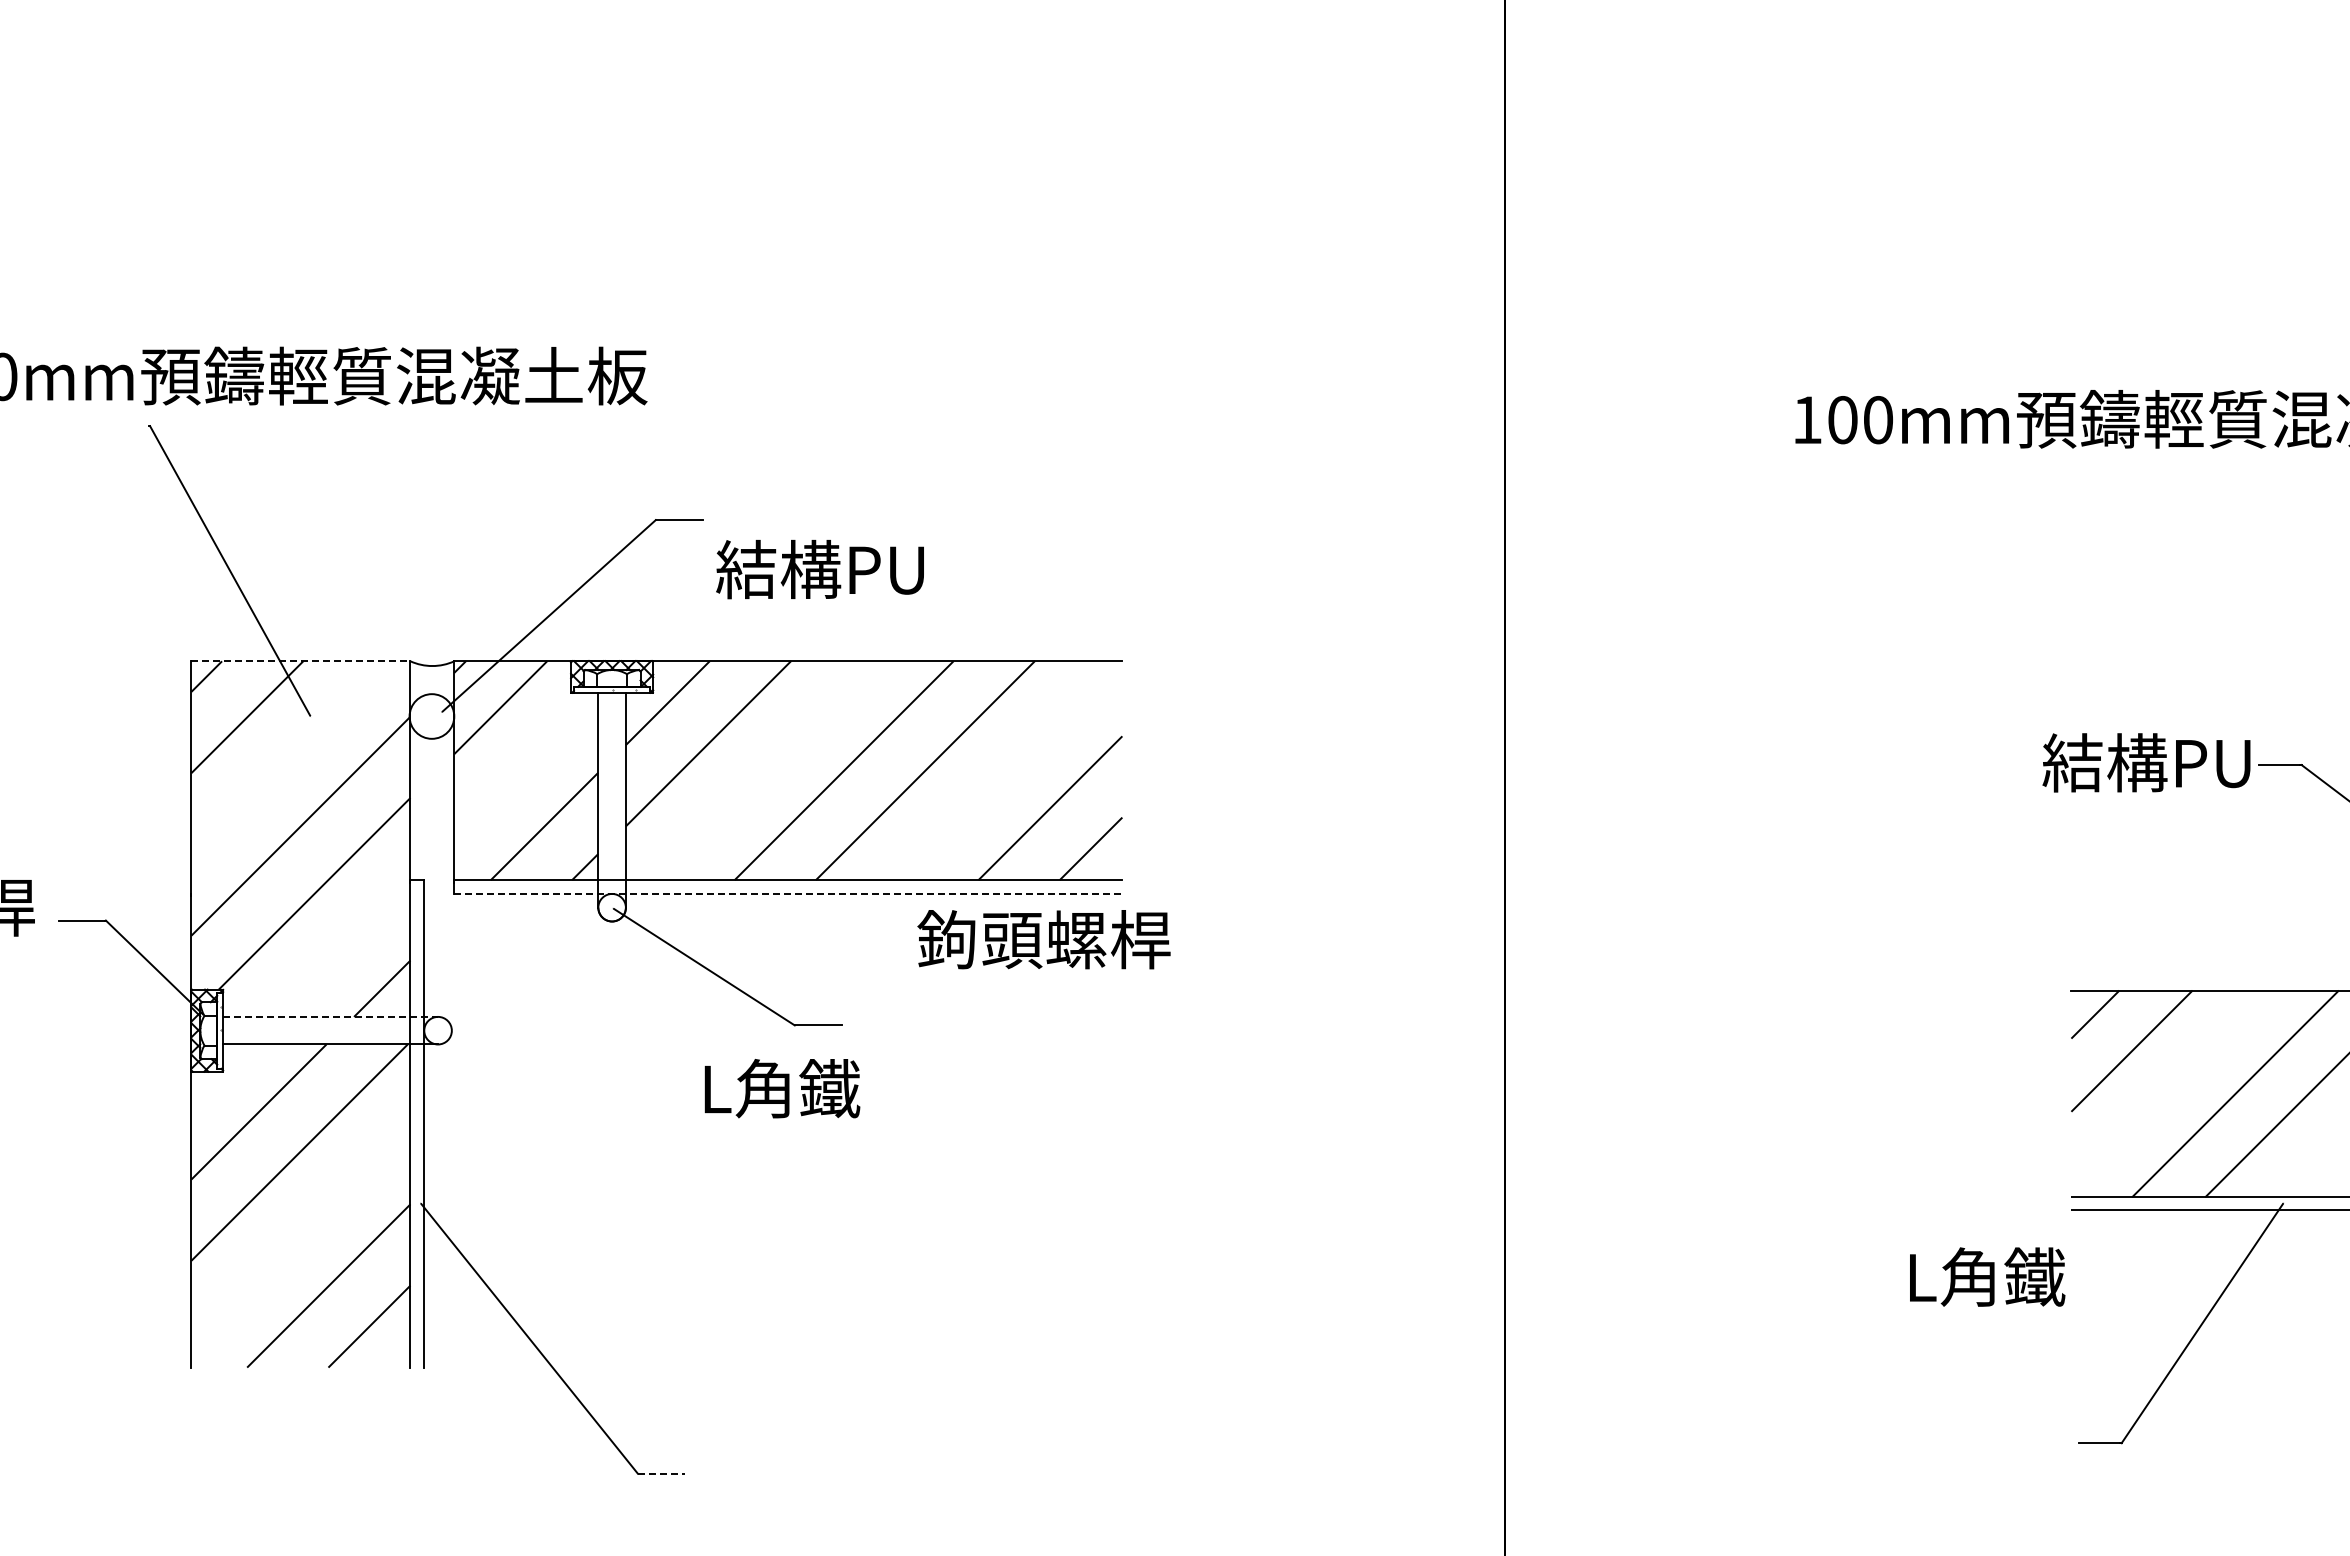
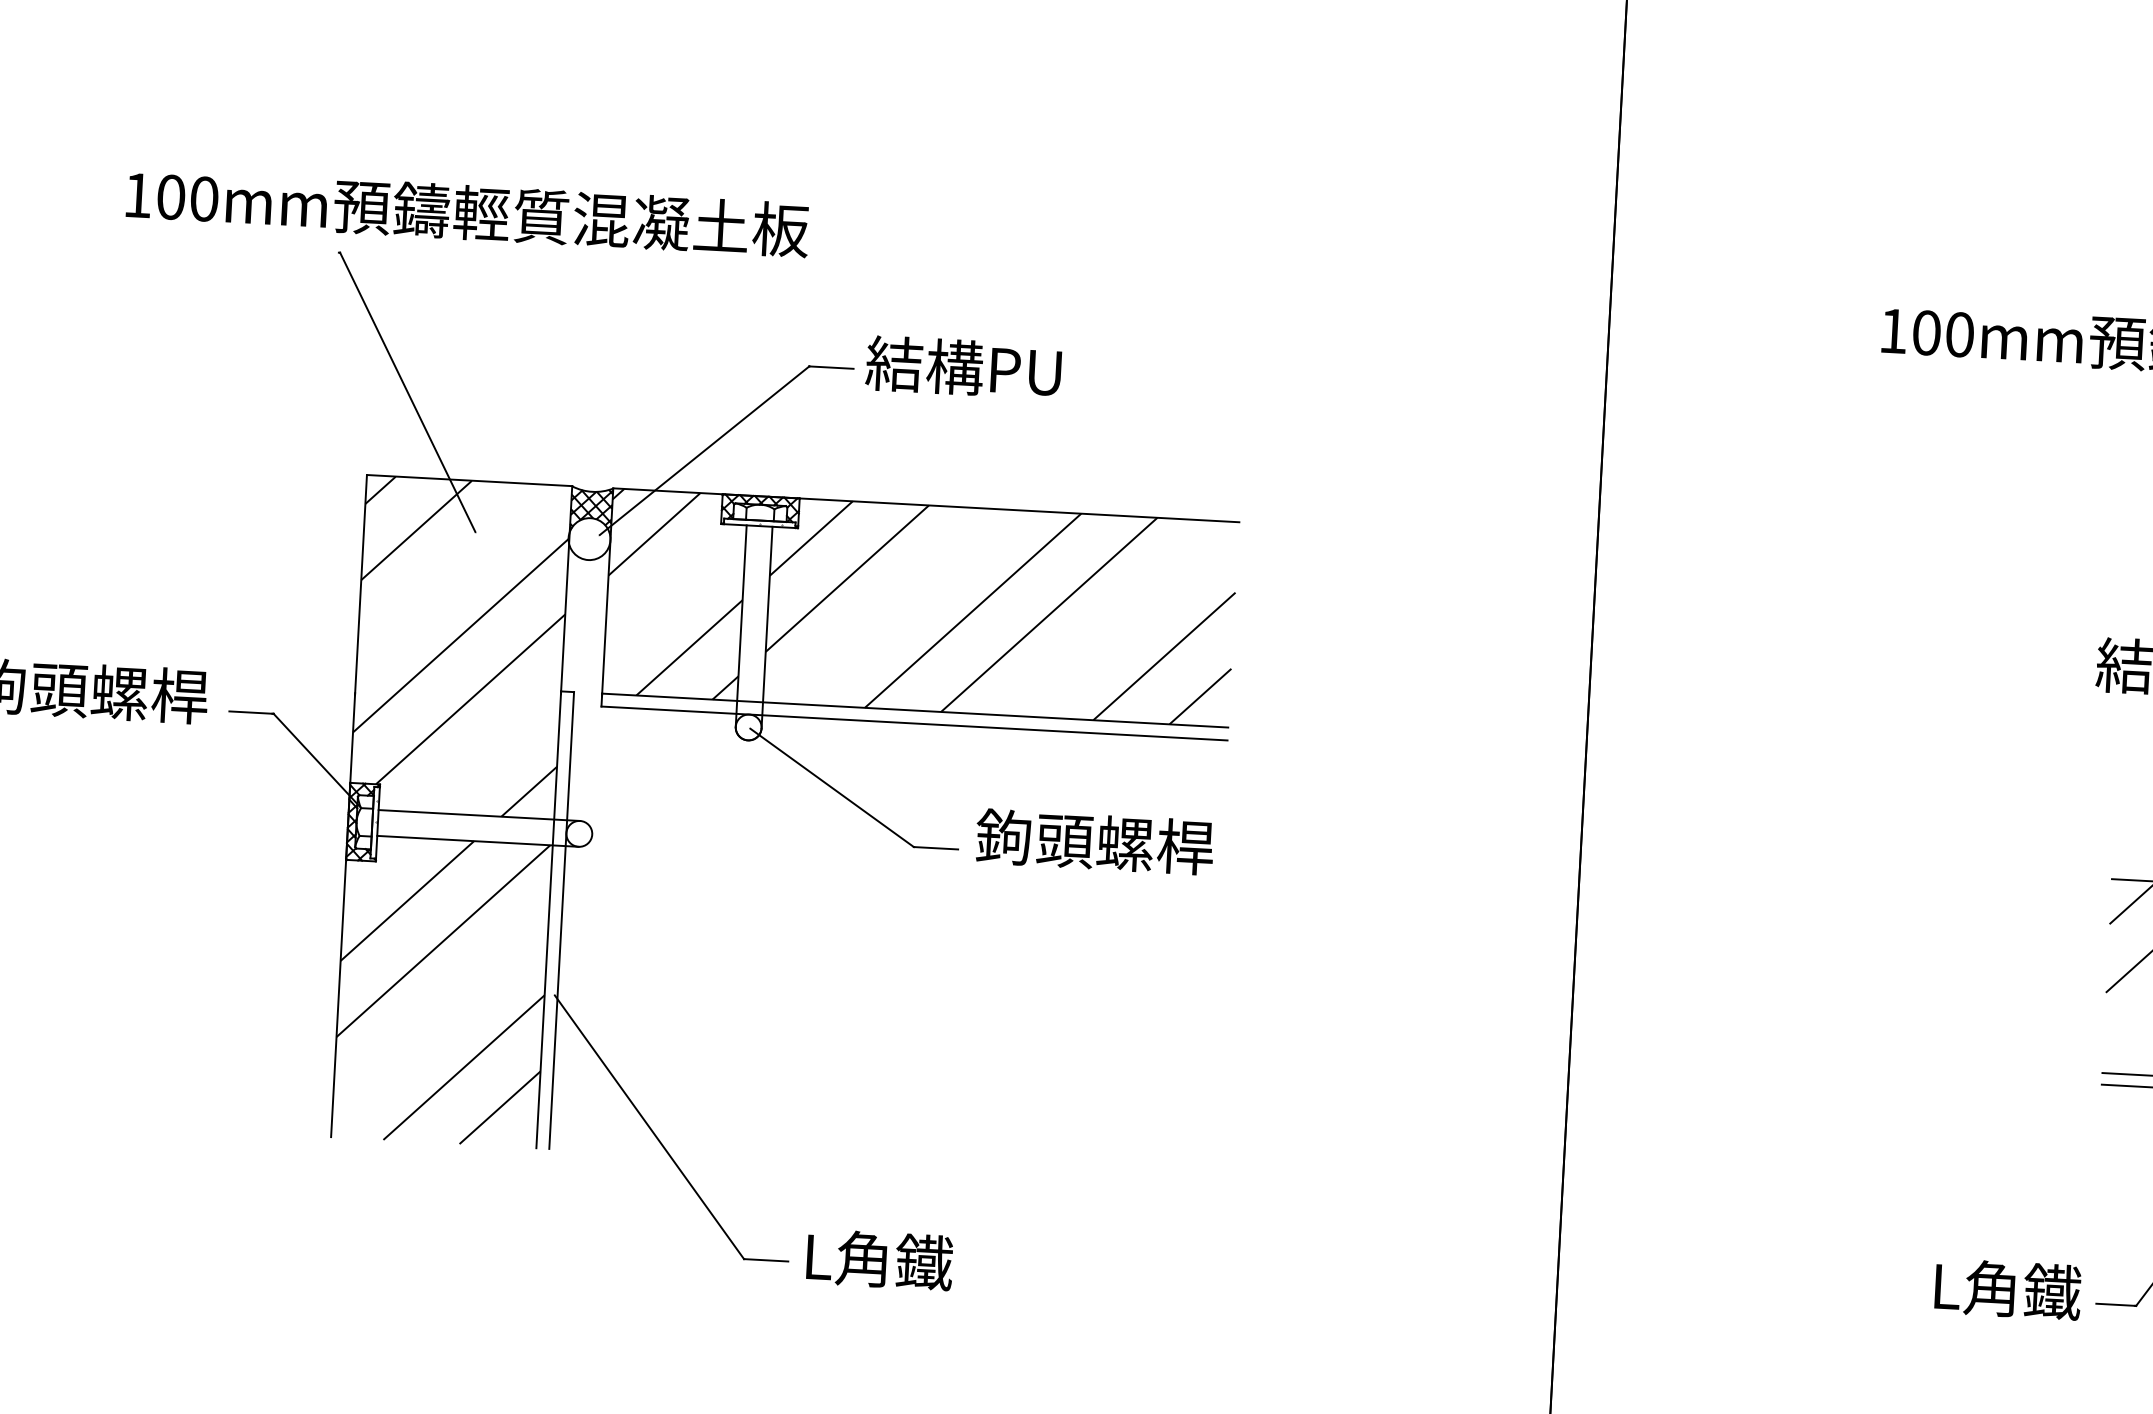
text: (819, 569) -> (963, 367), moved
line: (300, 661) -> (469, 480), dashed -> solid
hatch: (432, 688) -> (591, 512), added
line: (788, 893) -> (914, 723), dashed -> solid
text: (1043, 939) -> (1094, 841), moved
line: (331, 1016) -> (480, 815), dashed -> solid
text: (782, 1088) -> (879, 1259), moved
text: (1987, 1276) -> (2008, 1288), moved
line: (661, 1473) -> (766, 1260), dashed -> solid

